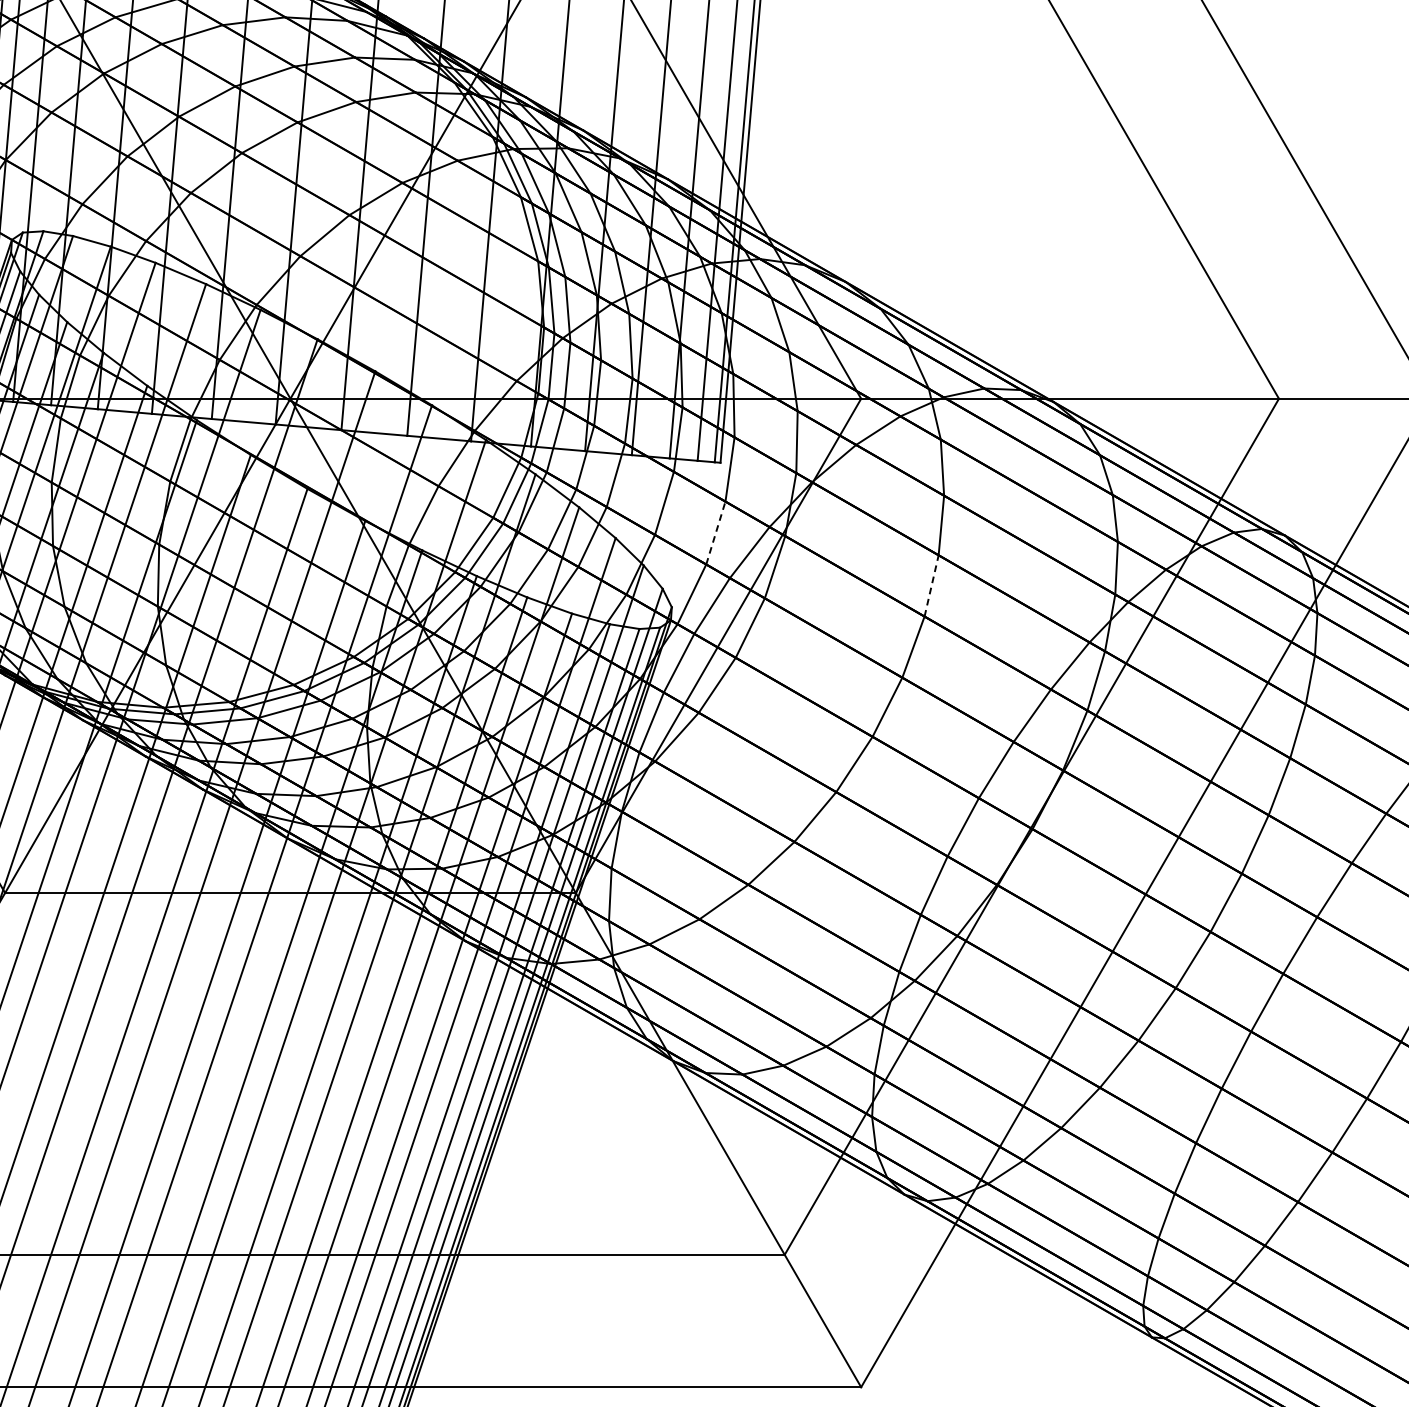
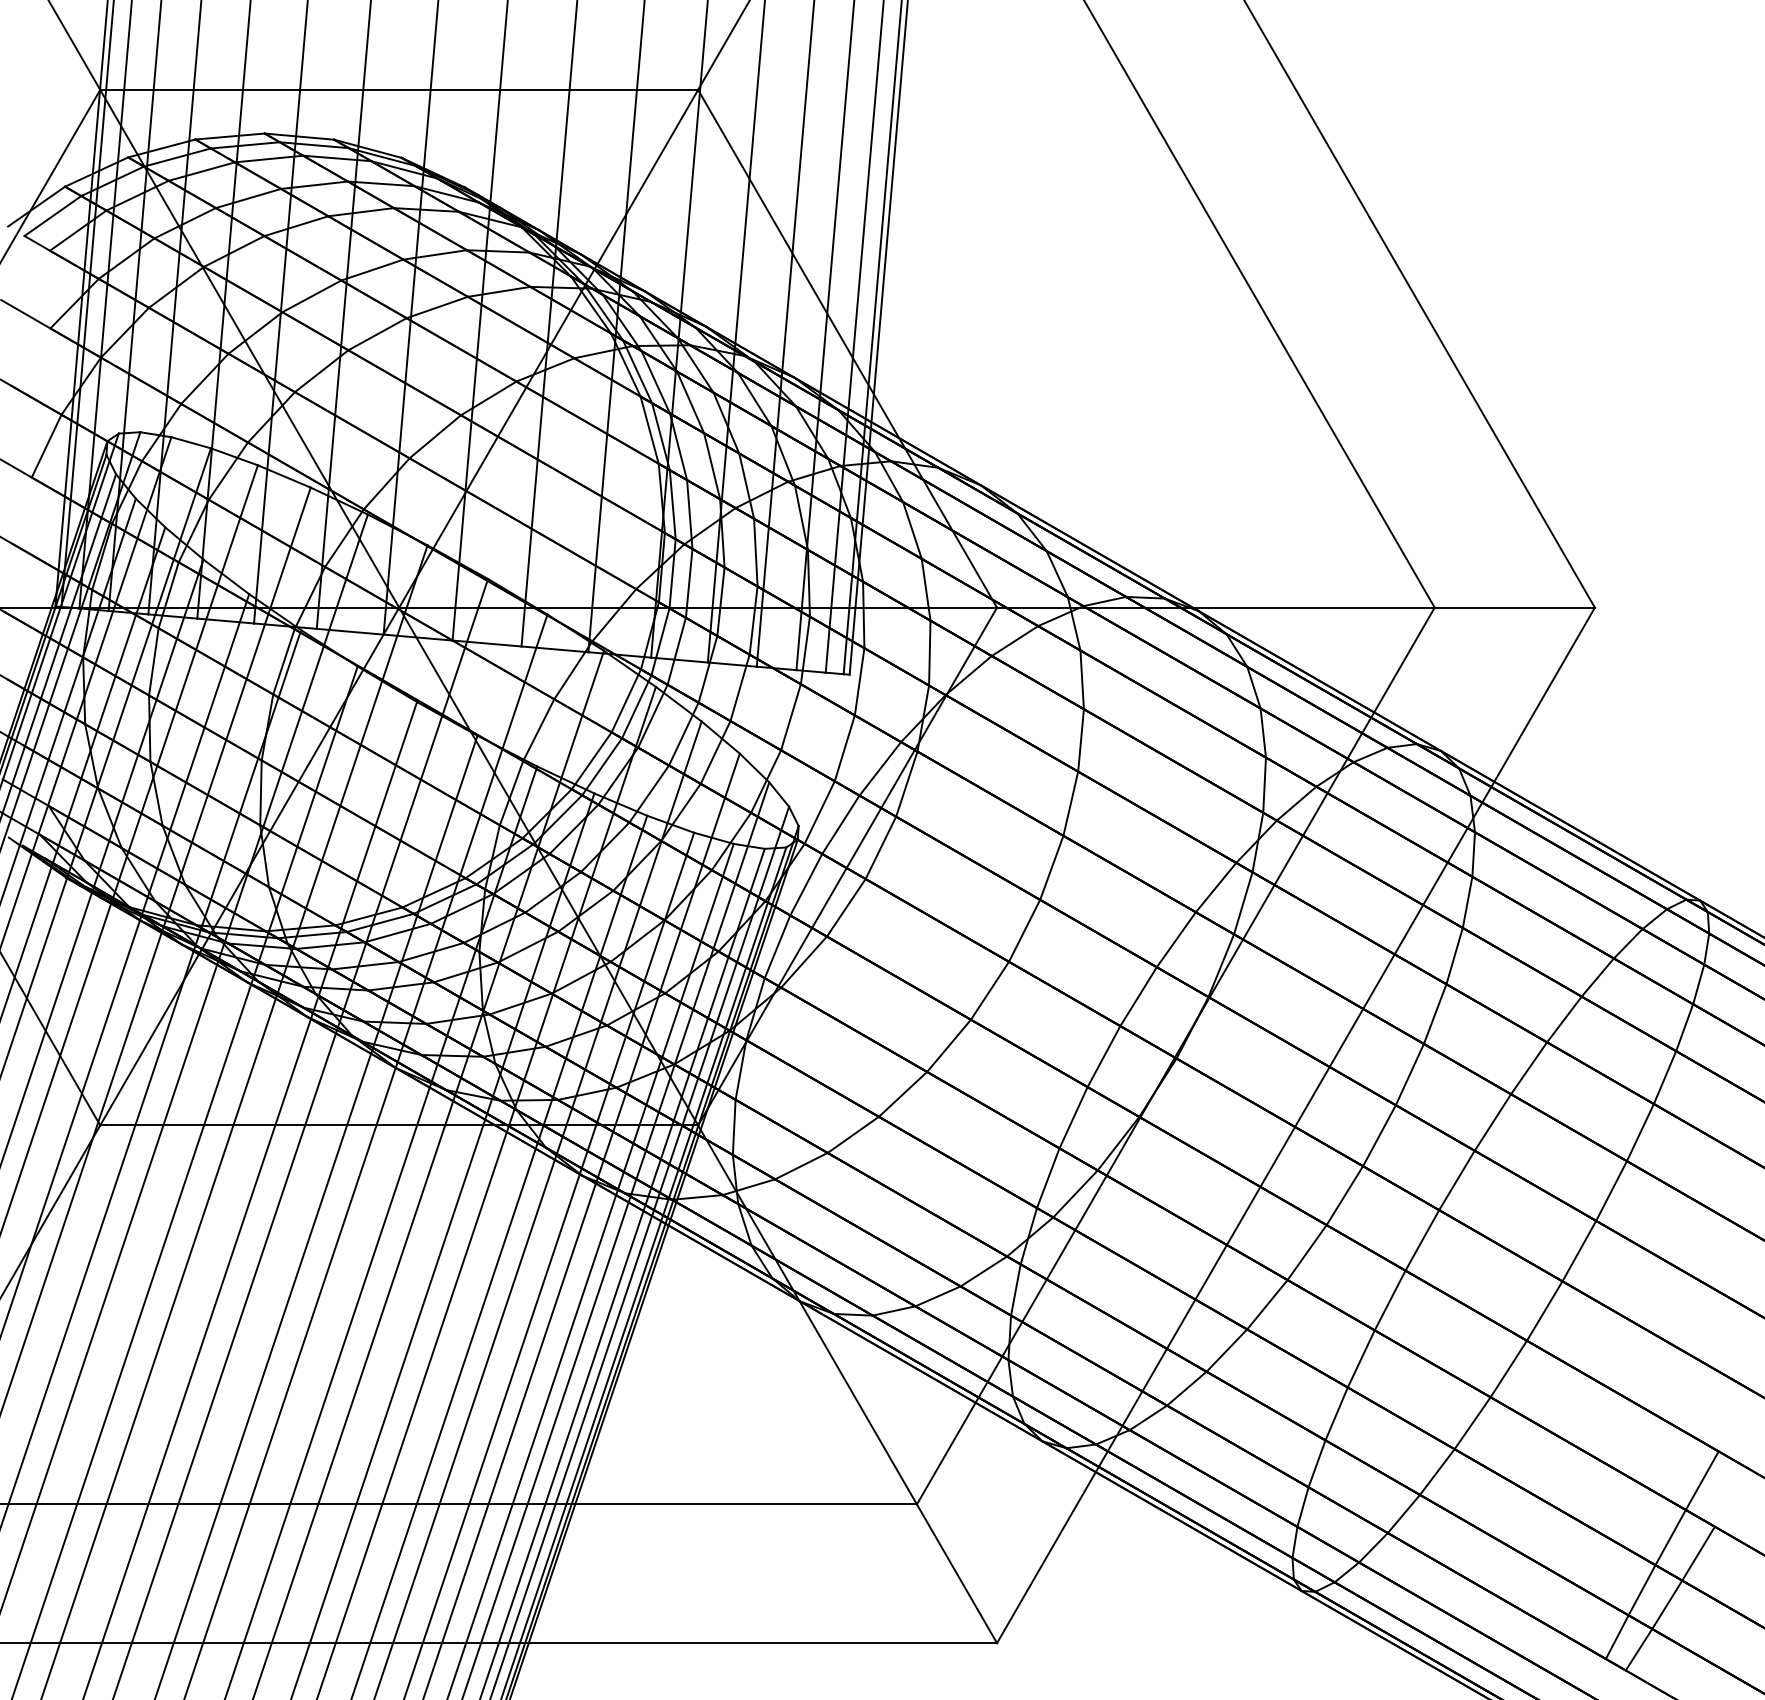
line: (715, 532) -> (844, 747), dashed -> solid
line: (931, 585) -> (1070, 803), dashed -> solid

